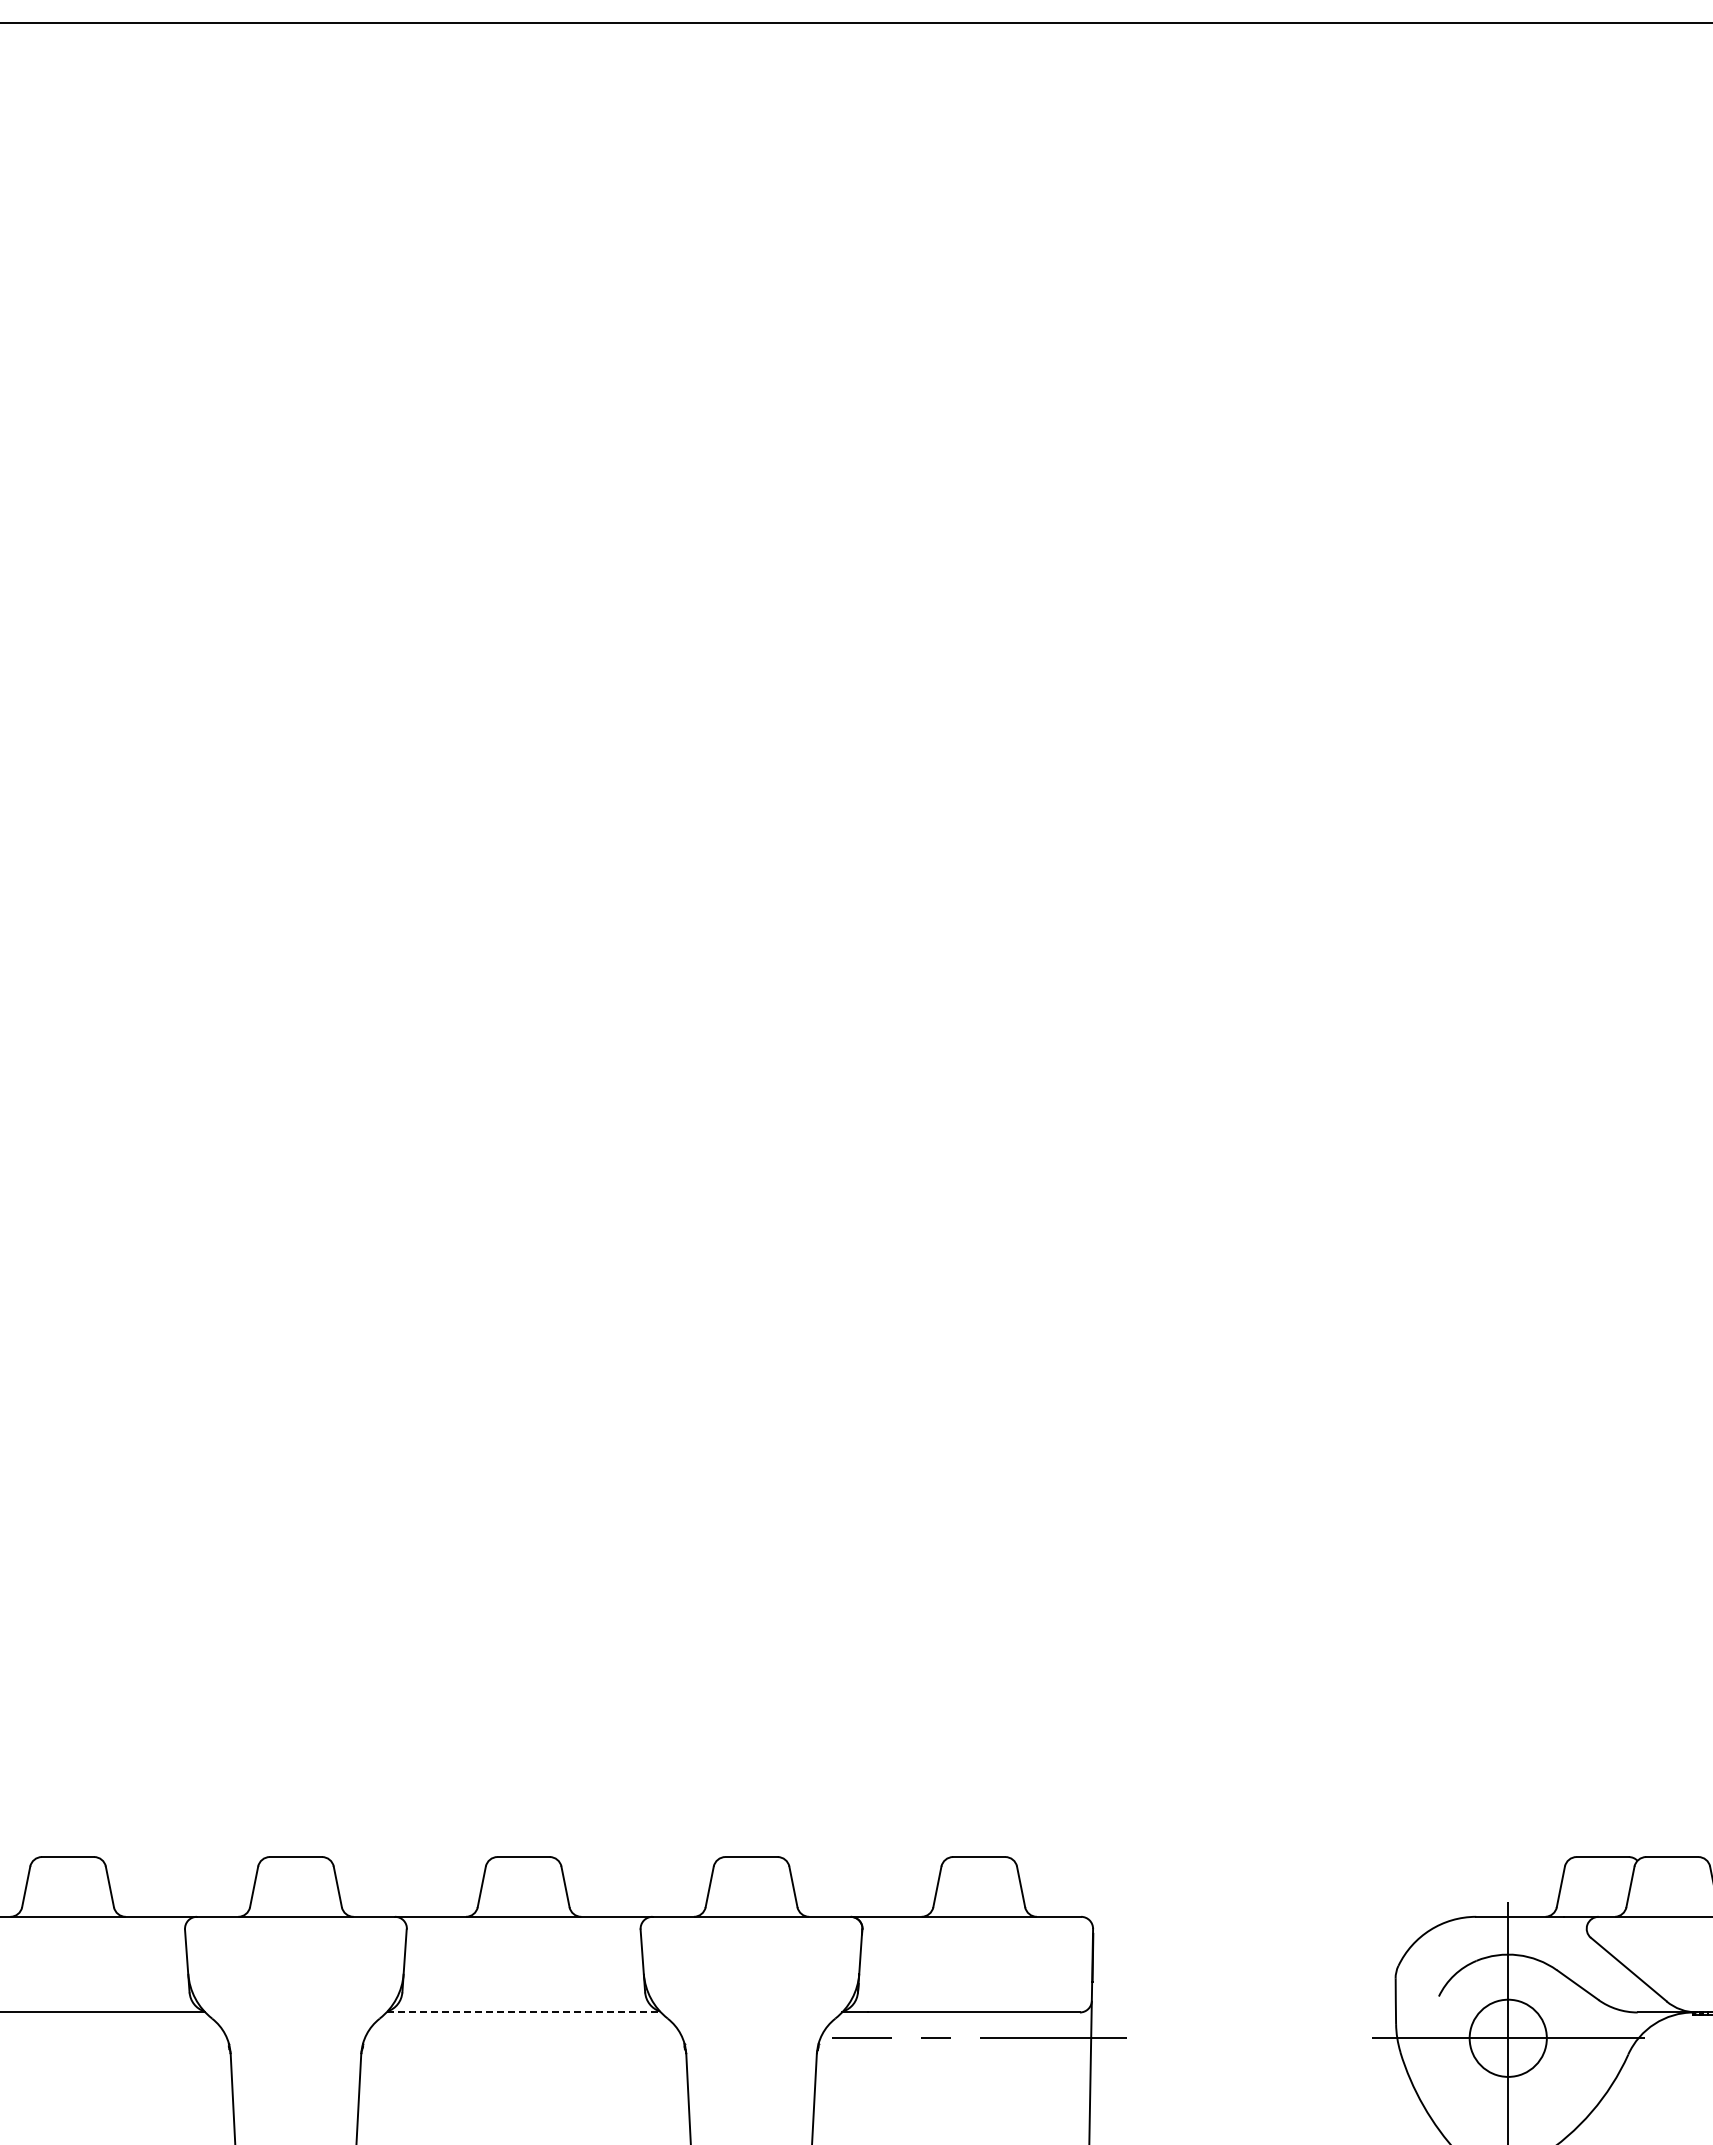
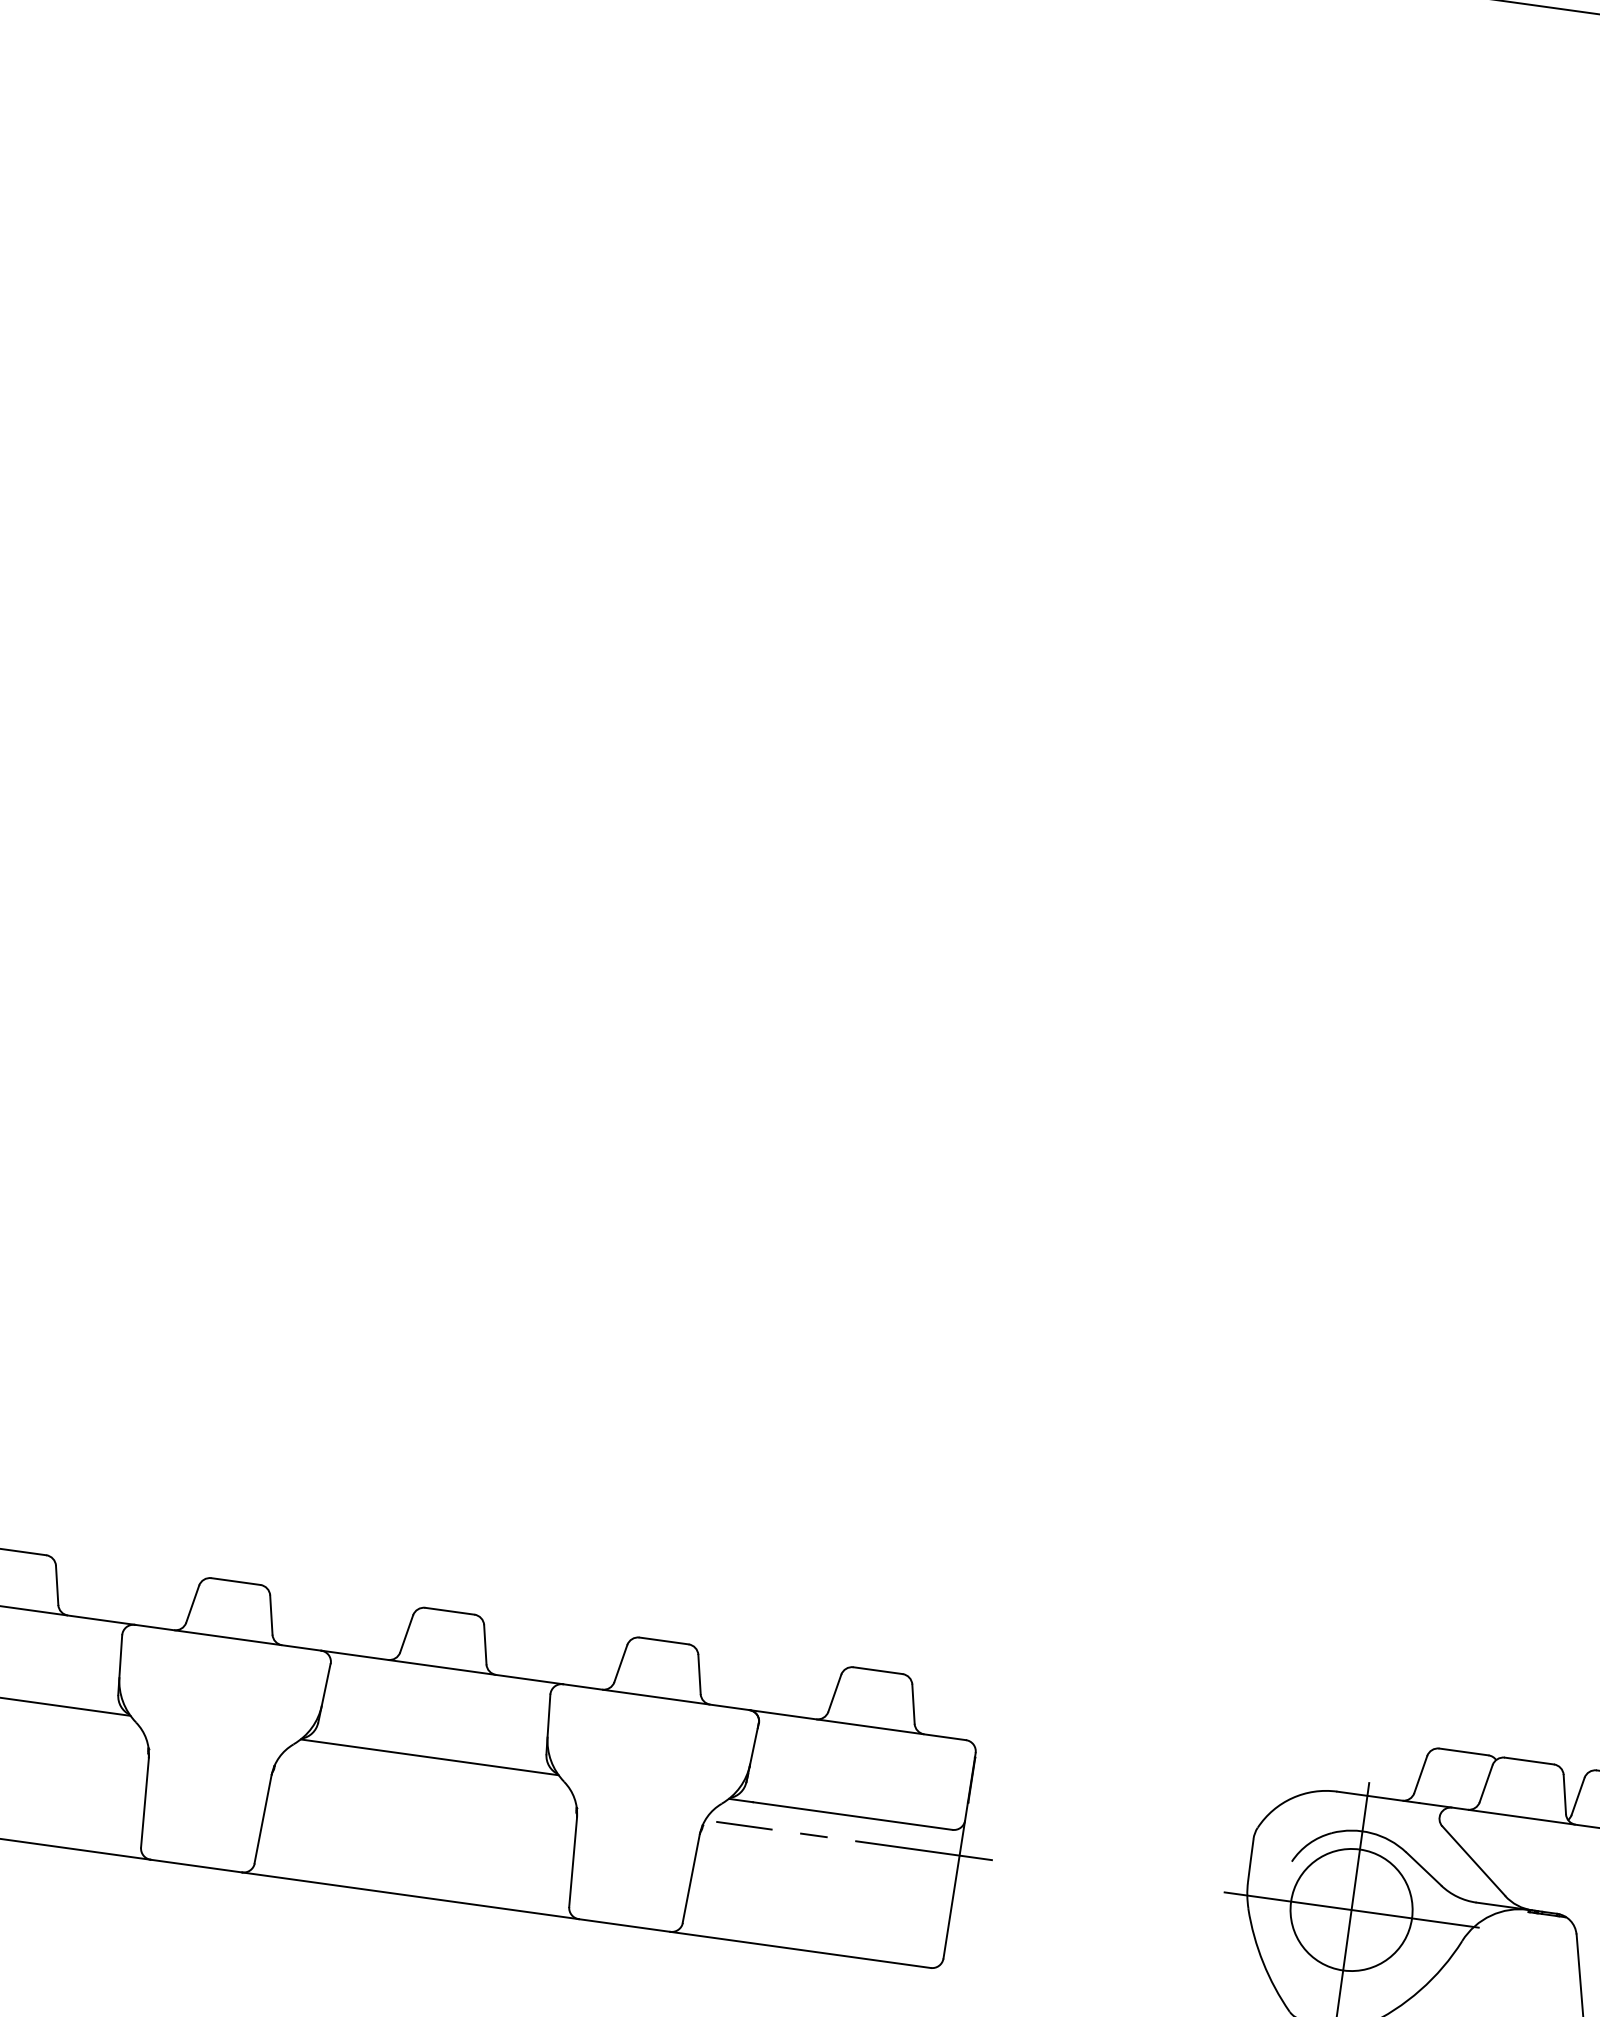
line: (524, 2012) -> (430, 1757), dashed -> solid
circle: (1507, 2037) -> (1350, 1909), size x1.67

